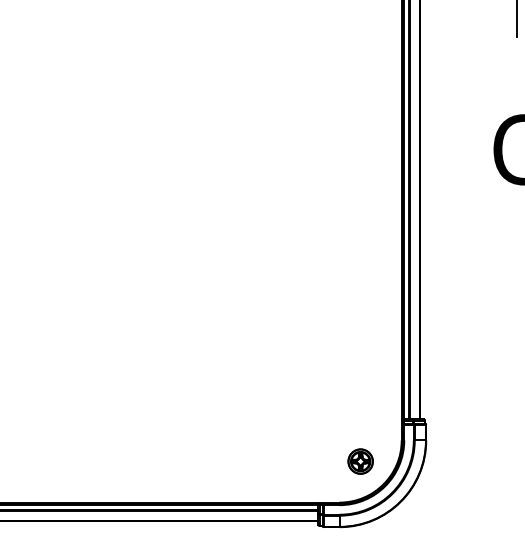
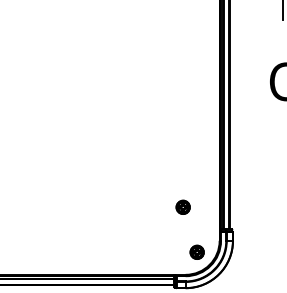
part: (333, 377) -> (182, 206), added

